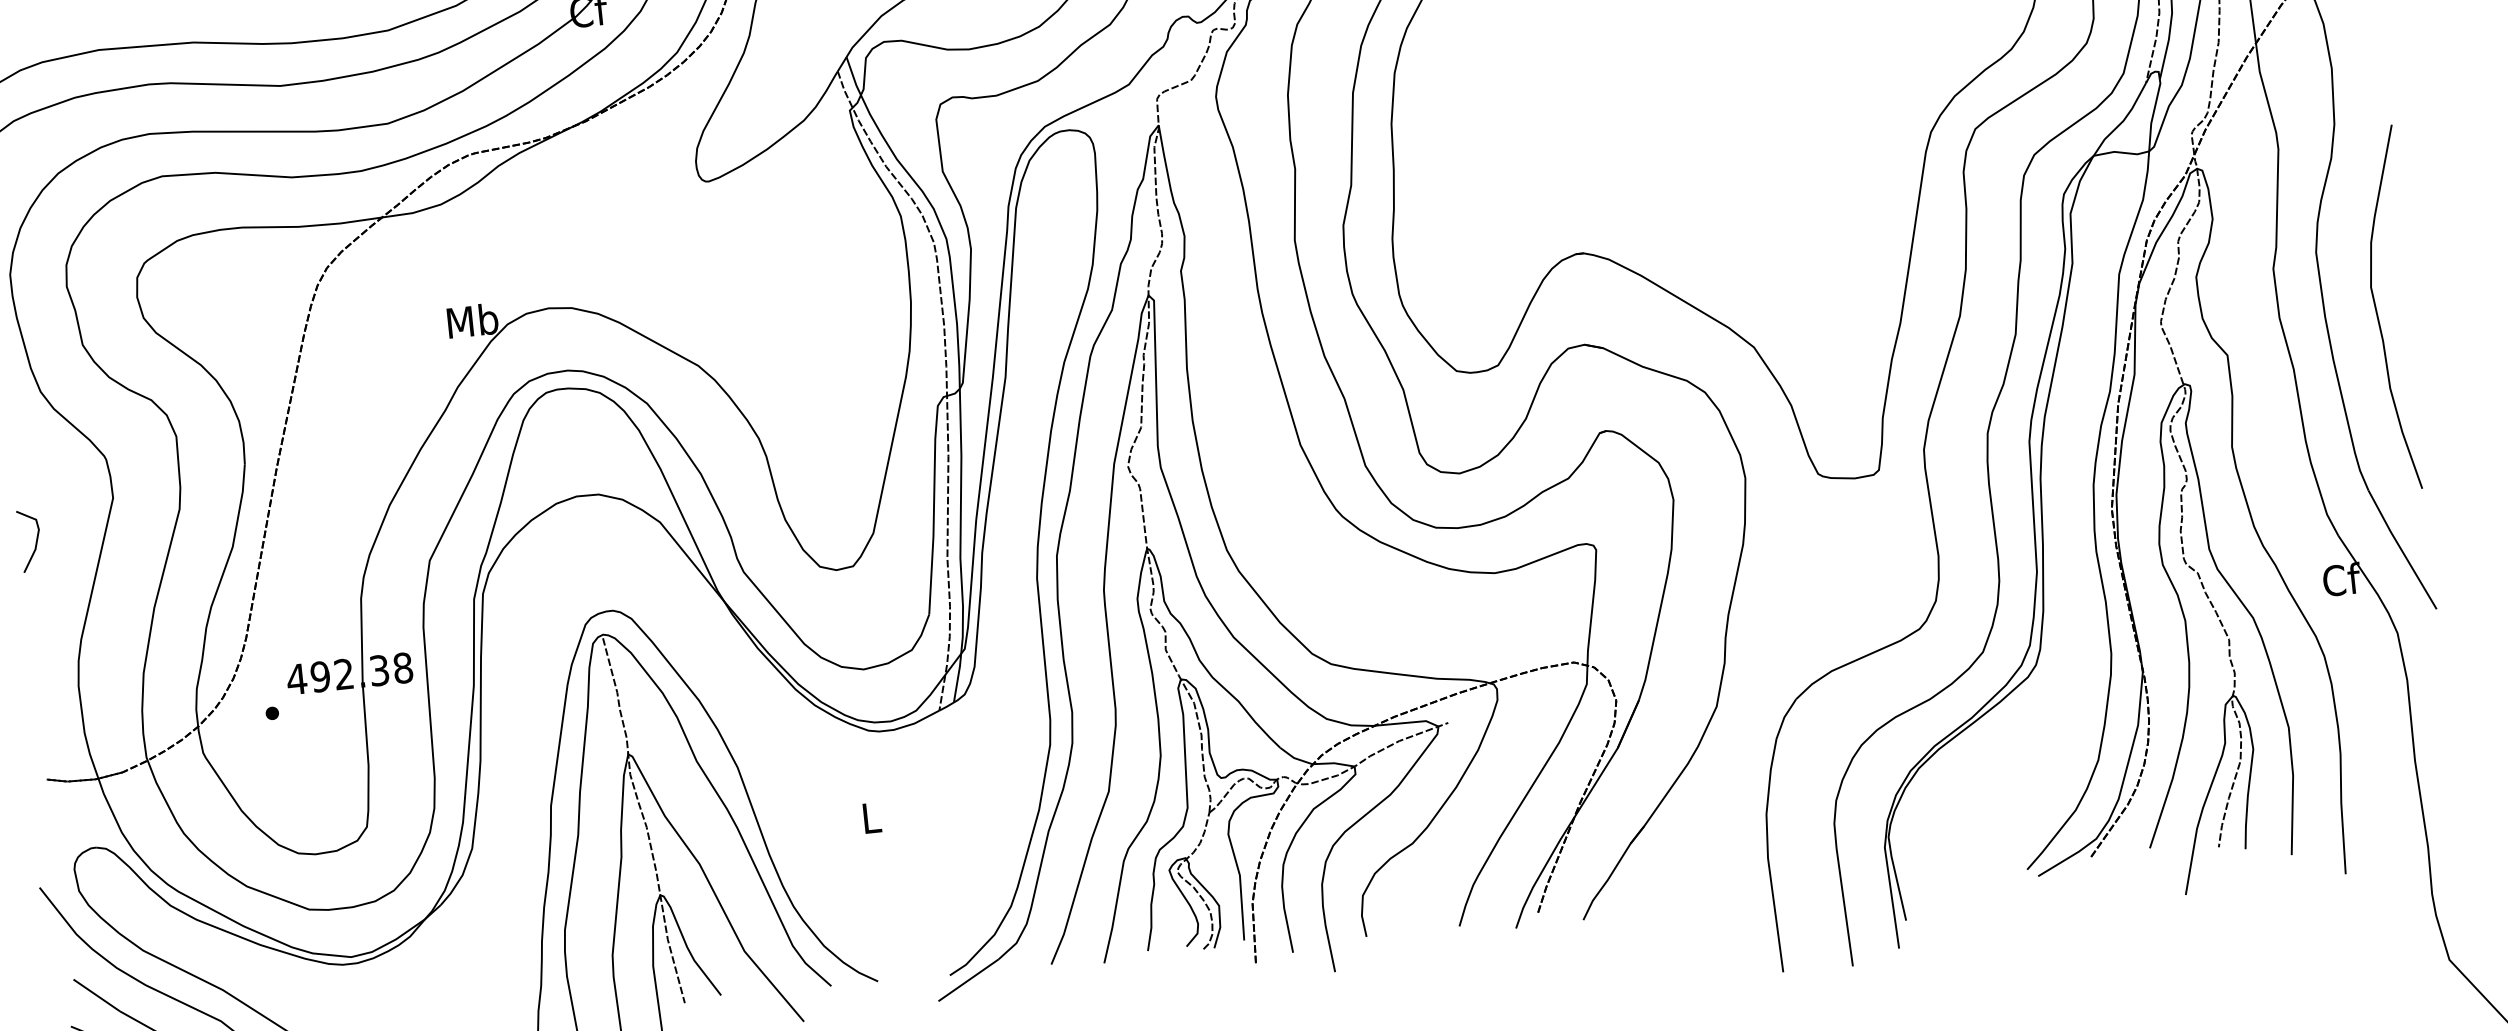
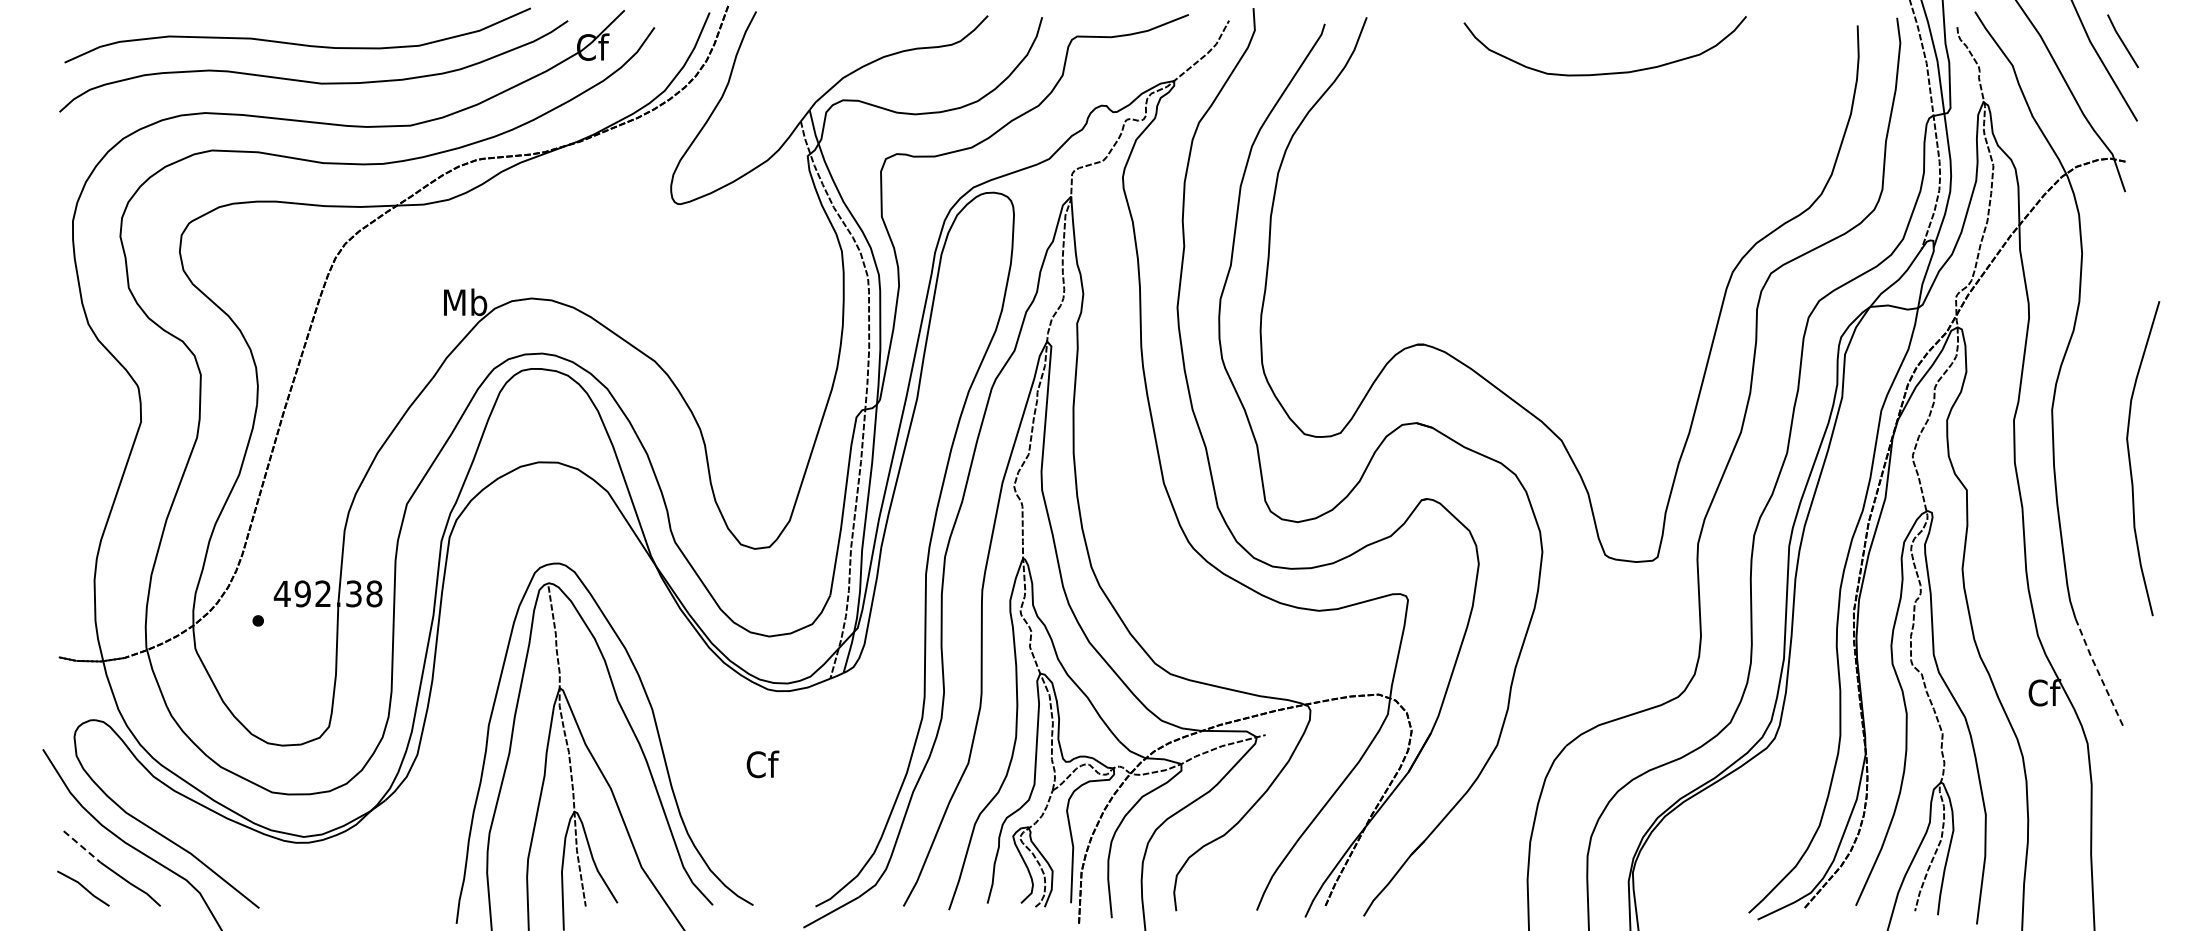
curve: (2377, 309) -> (2130, 458), moved
line: (35, 541) -> (70, 452), removed
line: (2401, 549) -> (2098, 672), solid -> dashed
text: (871, 817) -> (762, 764), L -> Cf
line: (97, 996) -> (82, 847), solid -> dashed

